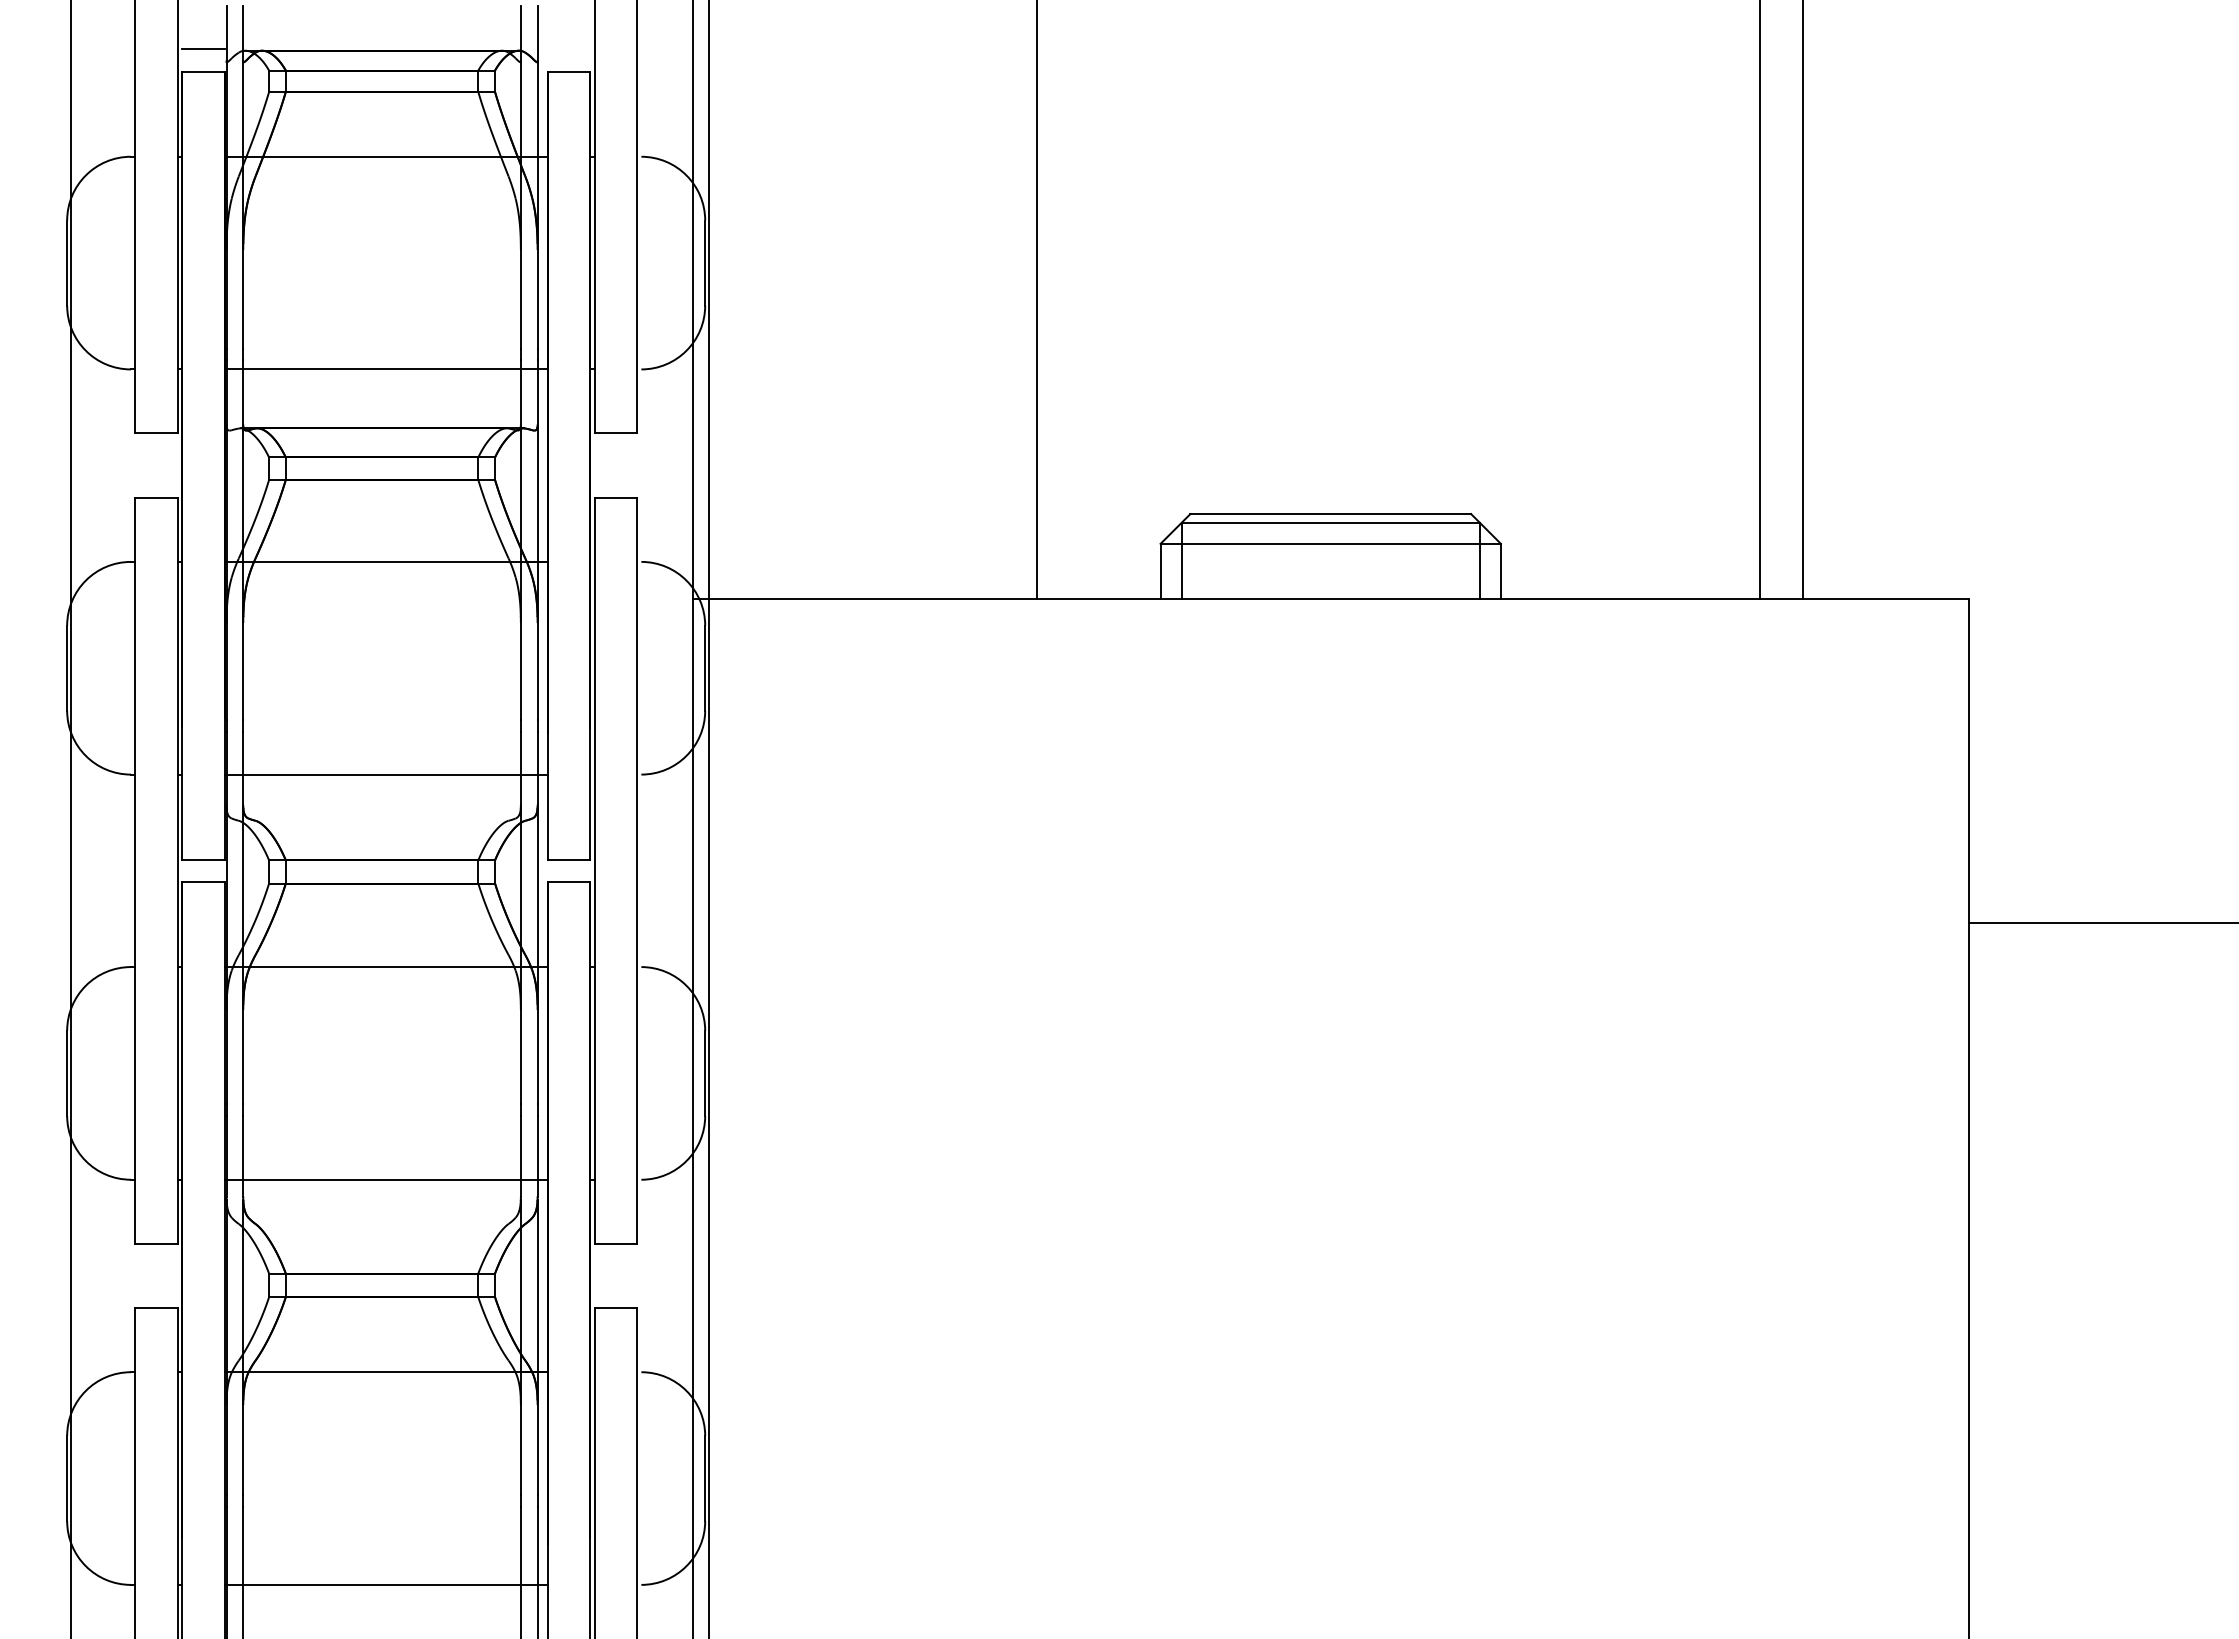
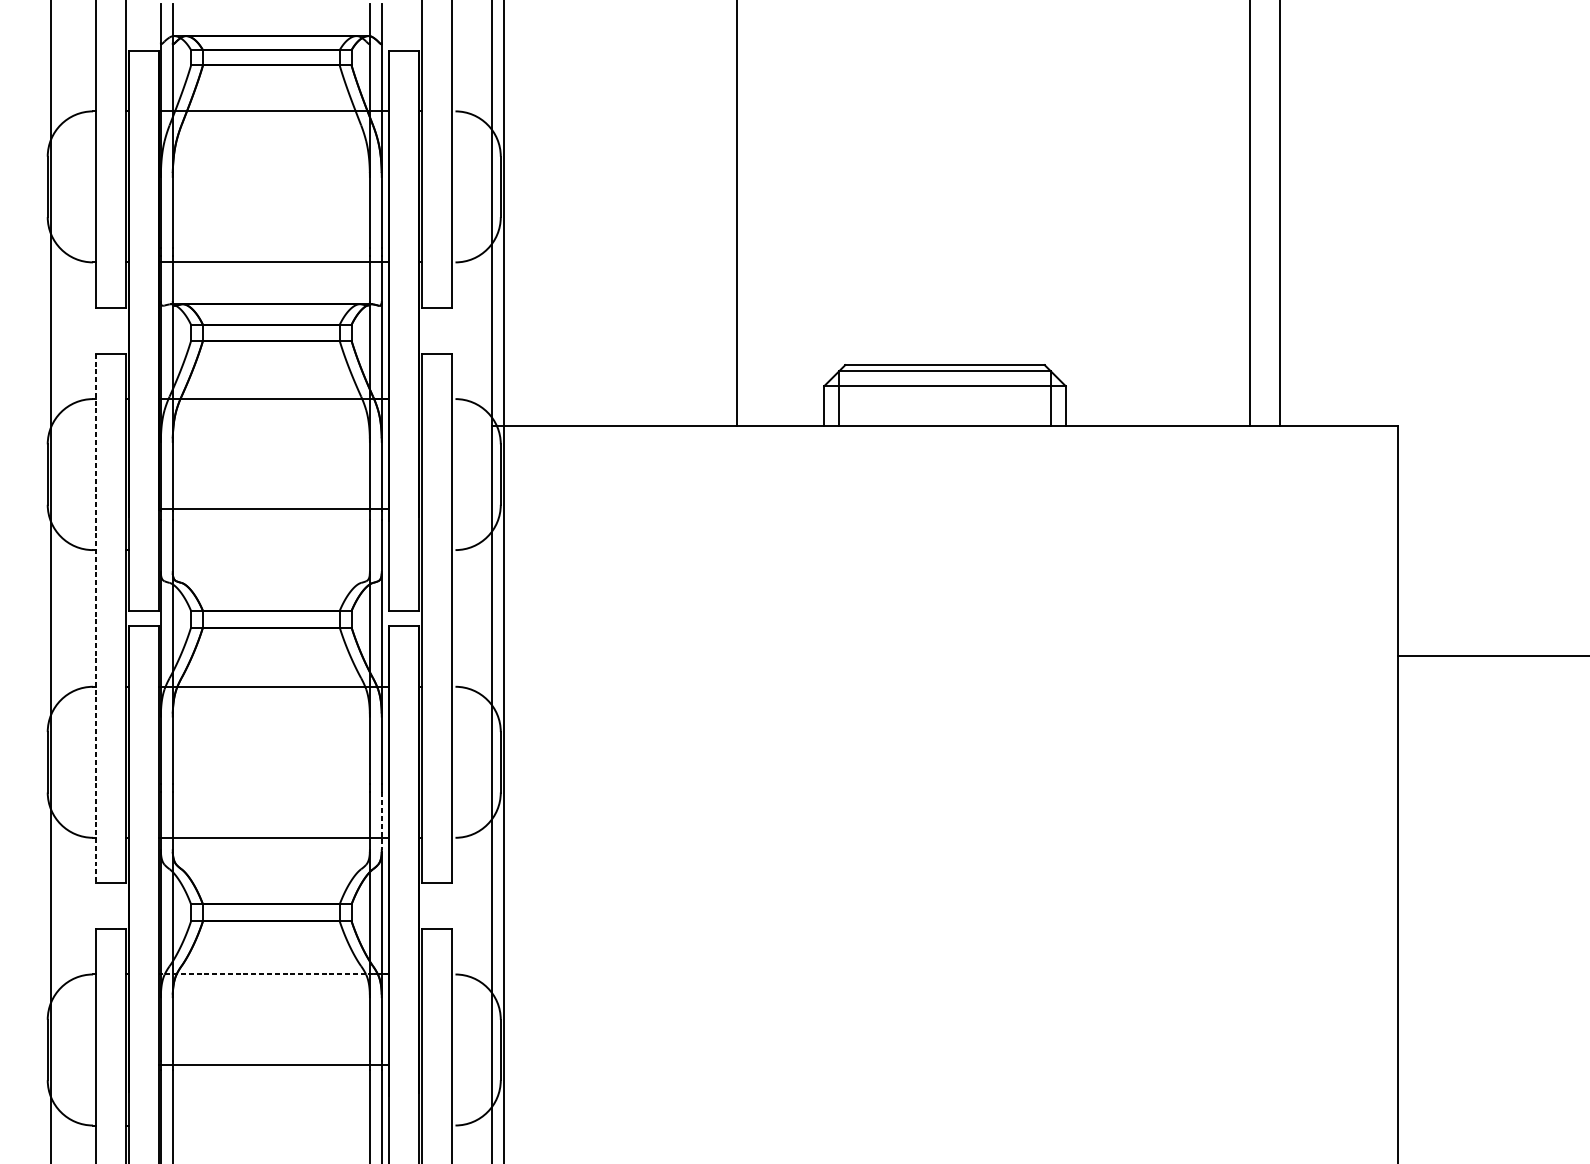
line: (203, 49) -> (144, 35), removed
line: (385, 774) -> (273, 508), moved
line: (135, 870) -> (96, 618), solid -> dashed
line: (537, 1156) -> (381, 821), solid -> dashed
line: (386, 1372) -> (274, 974), solid -> dashed
line: (385, 1584) -> (273, 1064), moved

